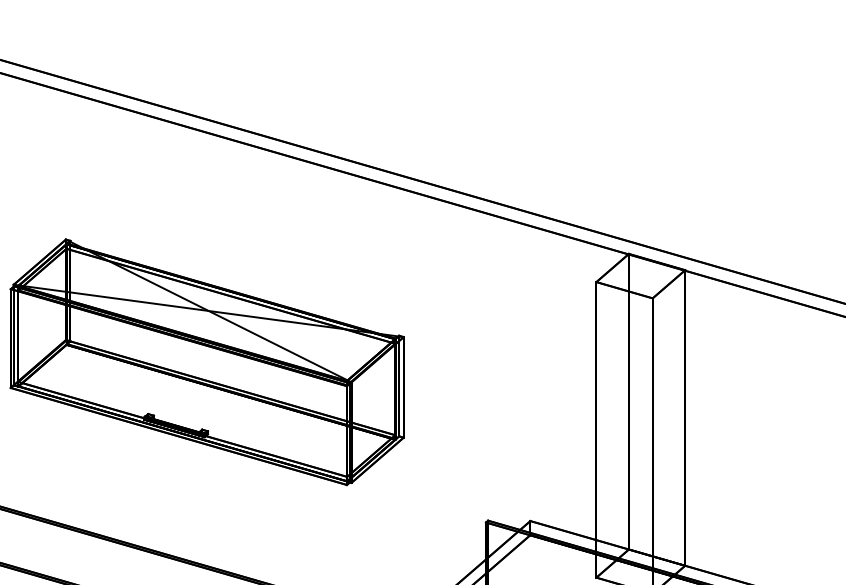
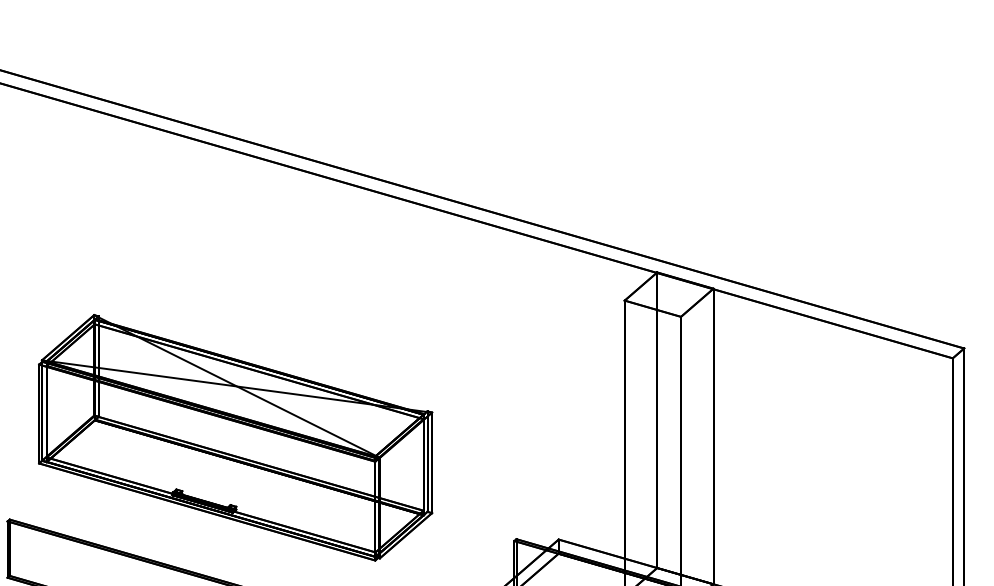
part: (207, 361) -> (235, 437), moved

